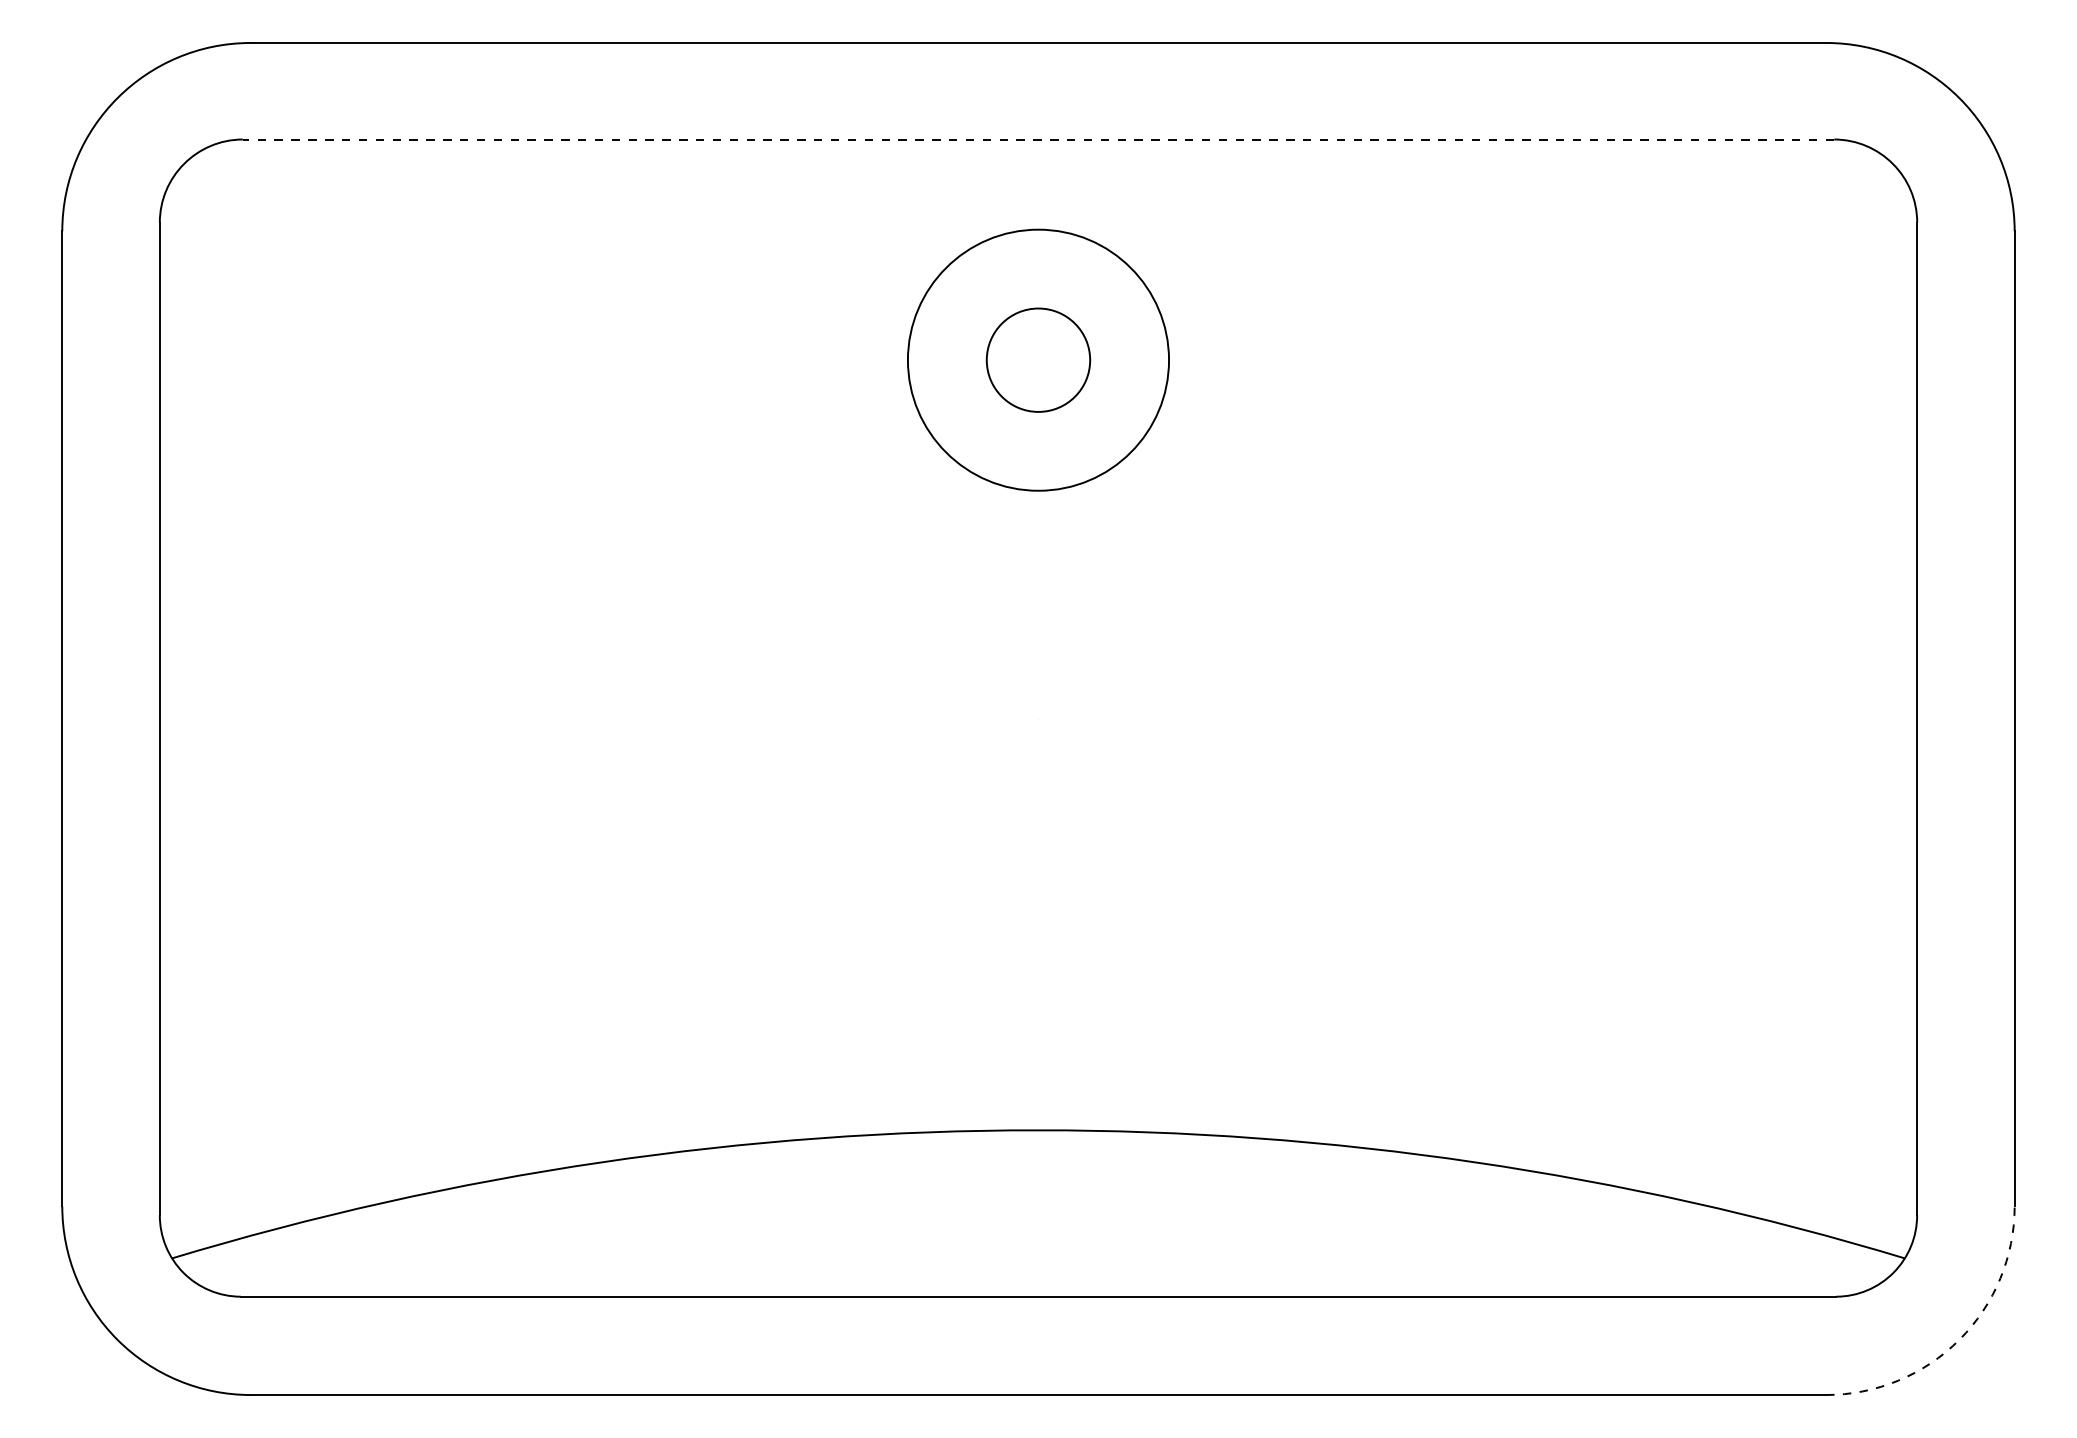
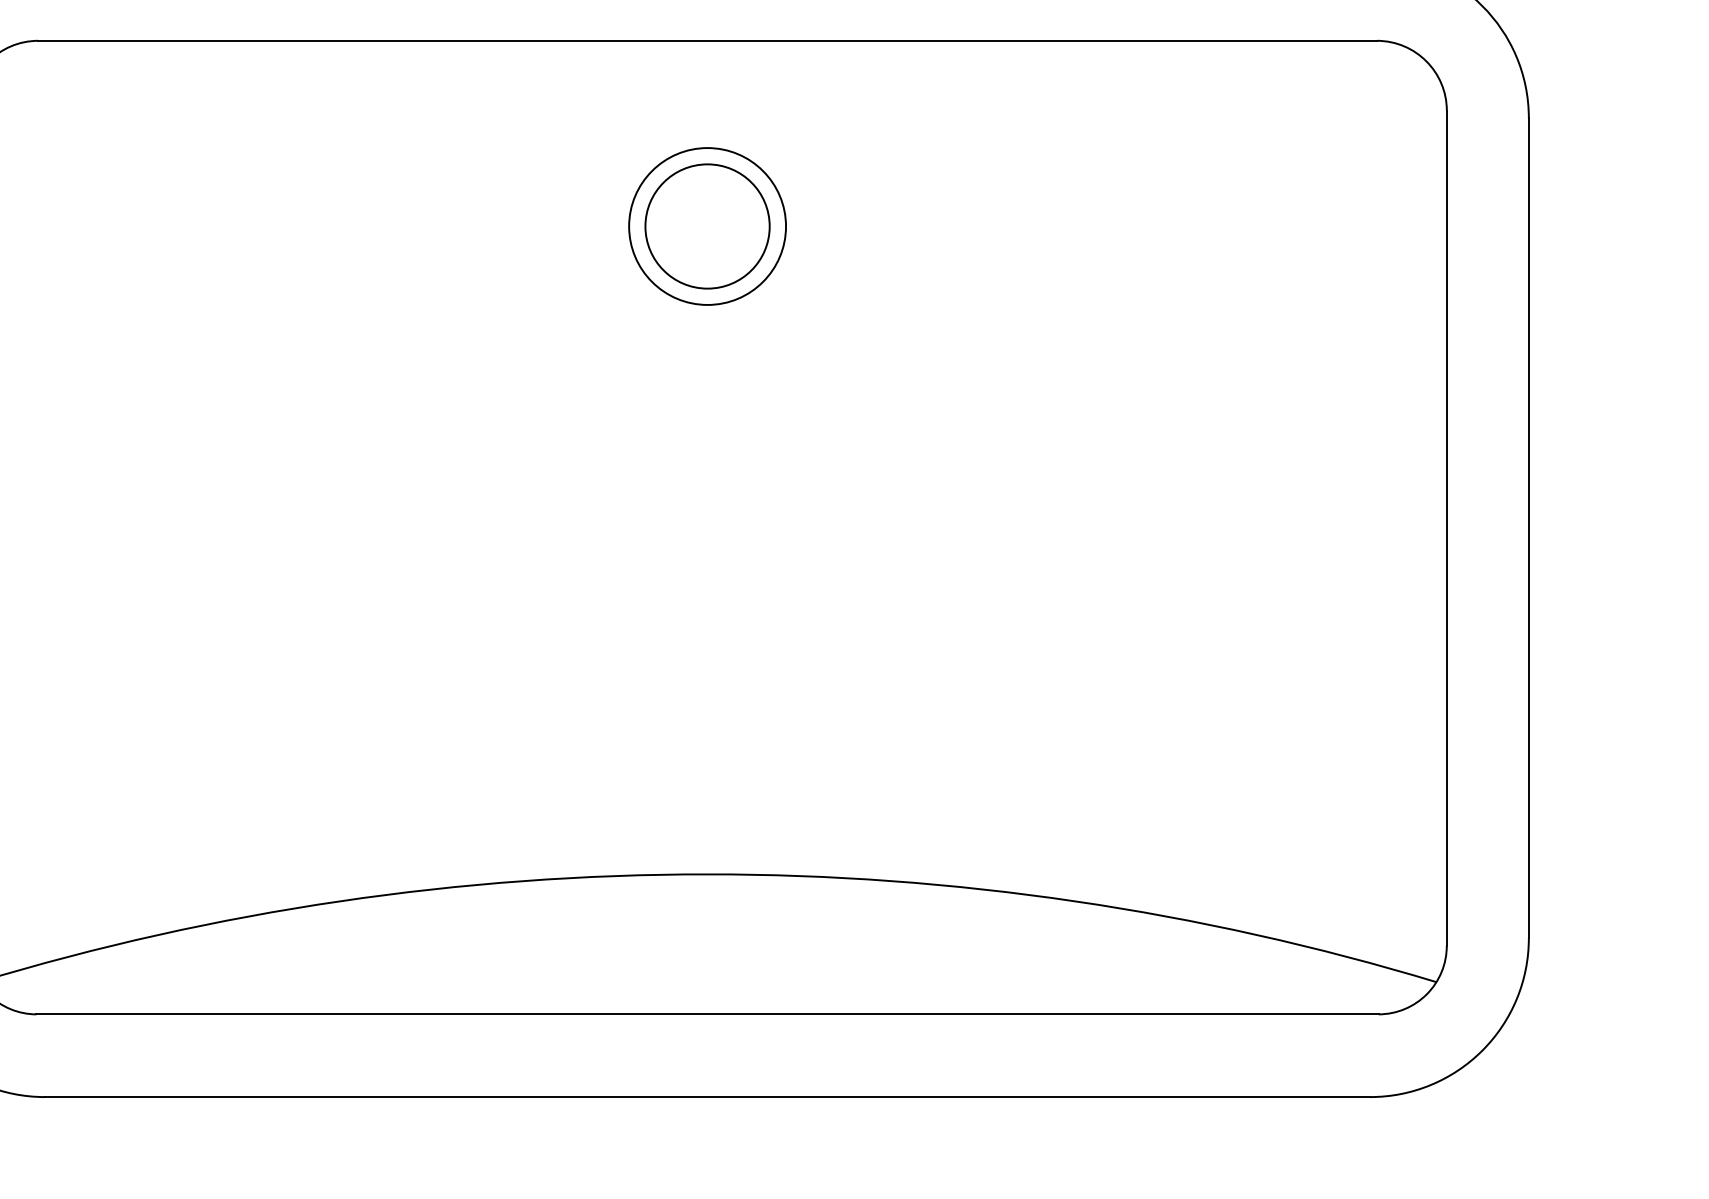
line: (1038, 139) -> (707, 40), dashed -> solid
circle: (1038, 359) -> (707, 225), size x0.71
circle: (1038, 360) -> (707, 226), size x1.43
arc: (1959, 1339) -> (1482, 1050), dashed -> solid

